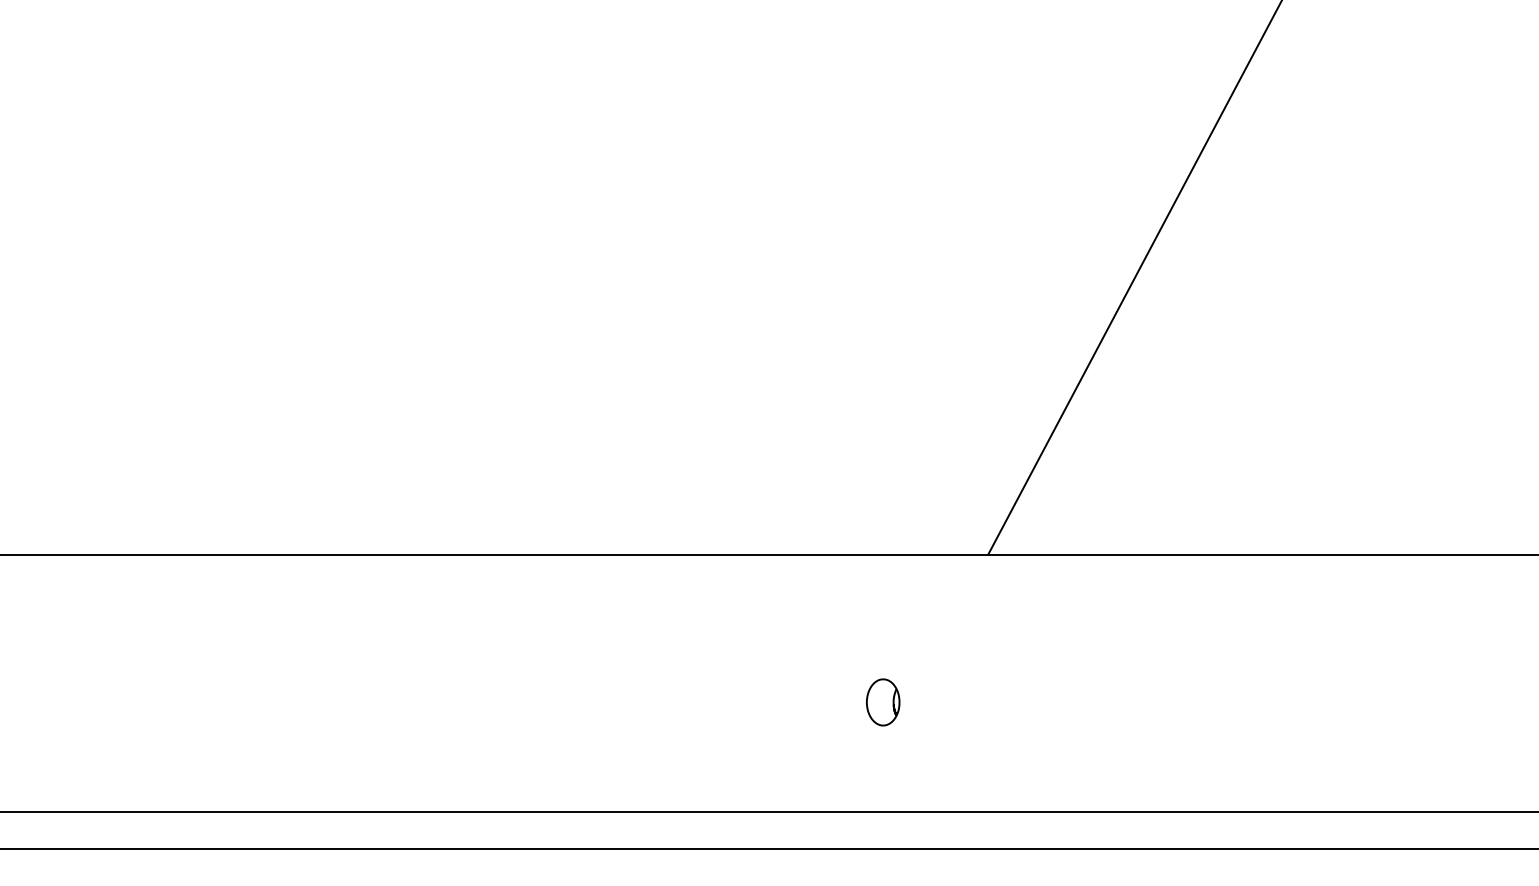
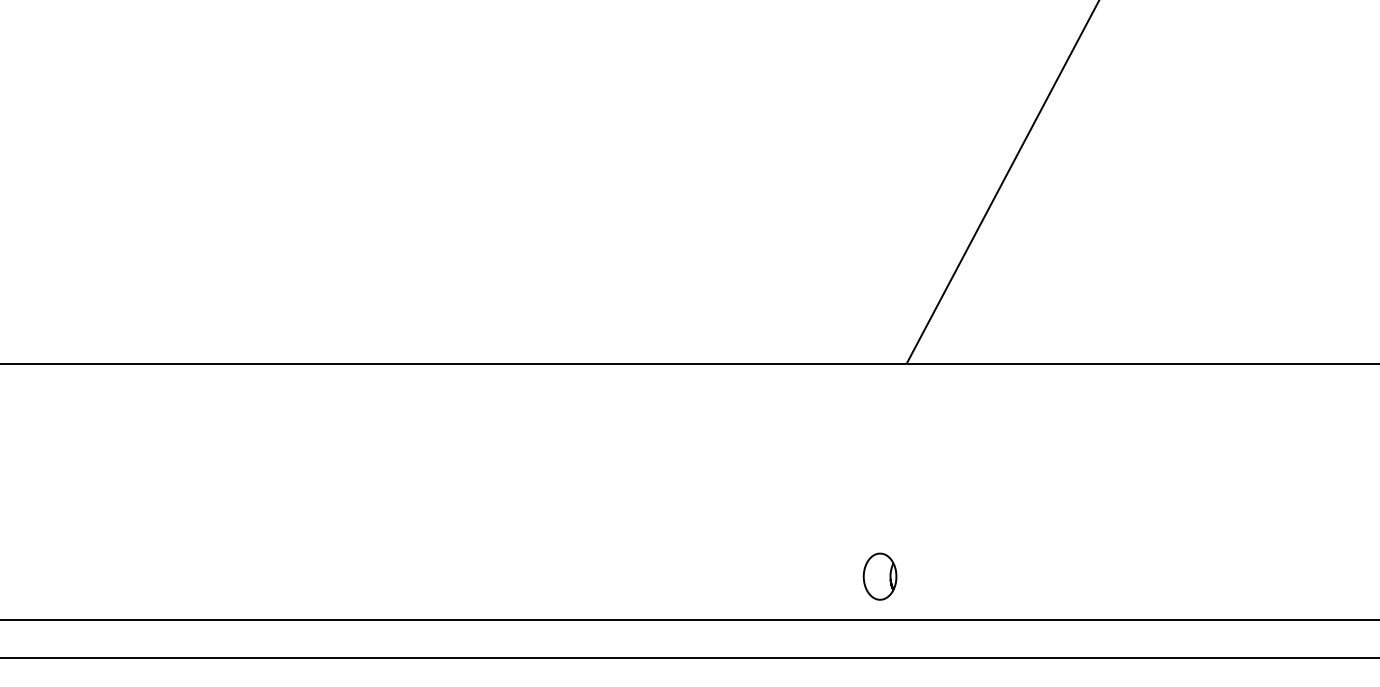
part: (883, 702) -> (880, 576), moved

